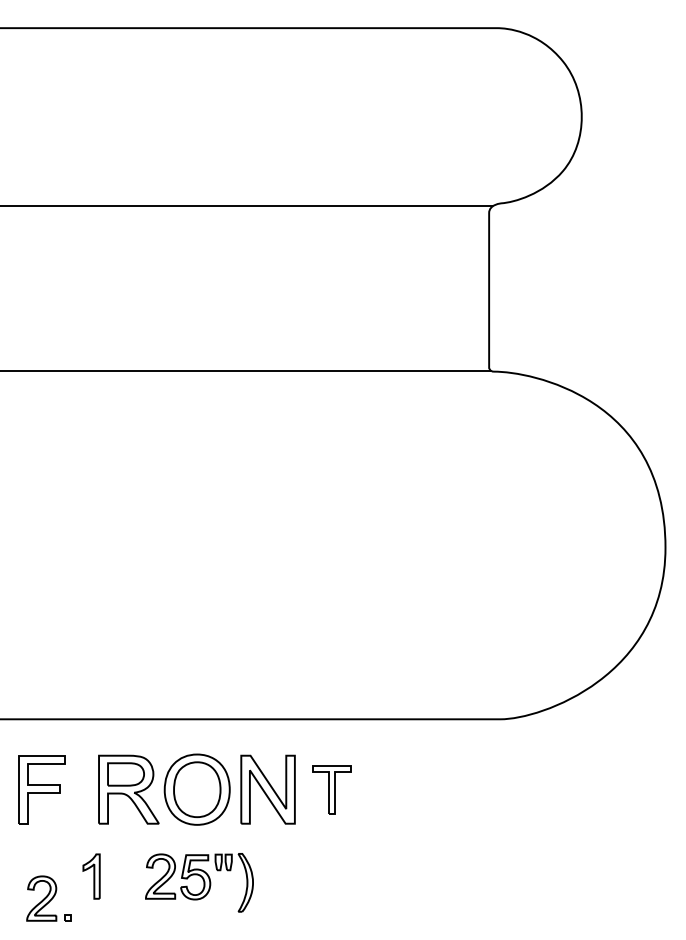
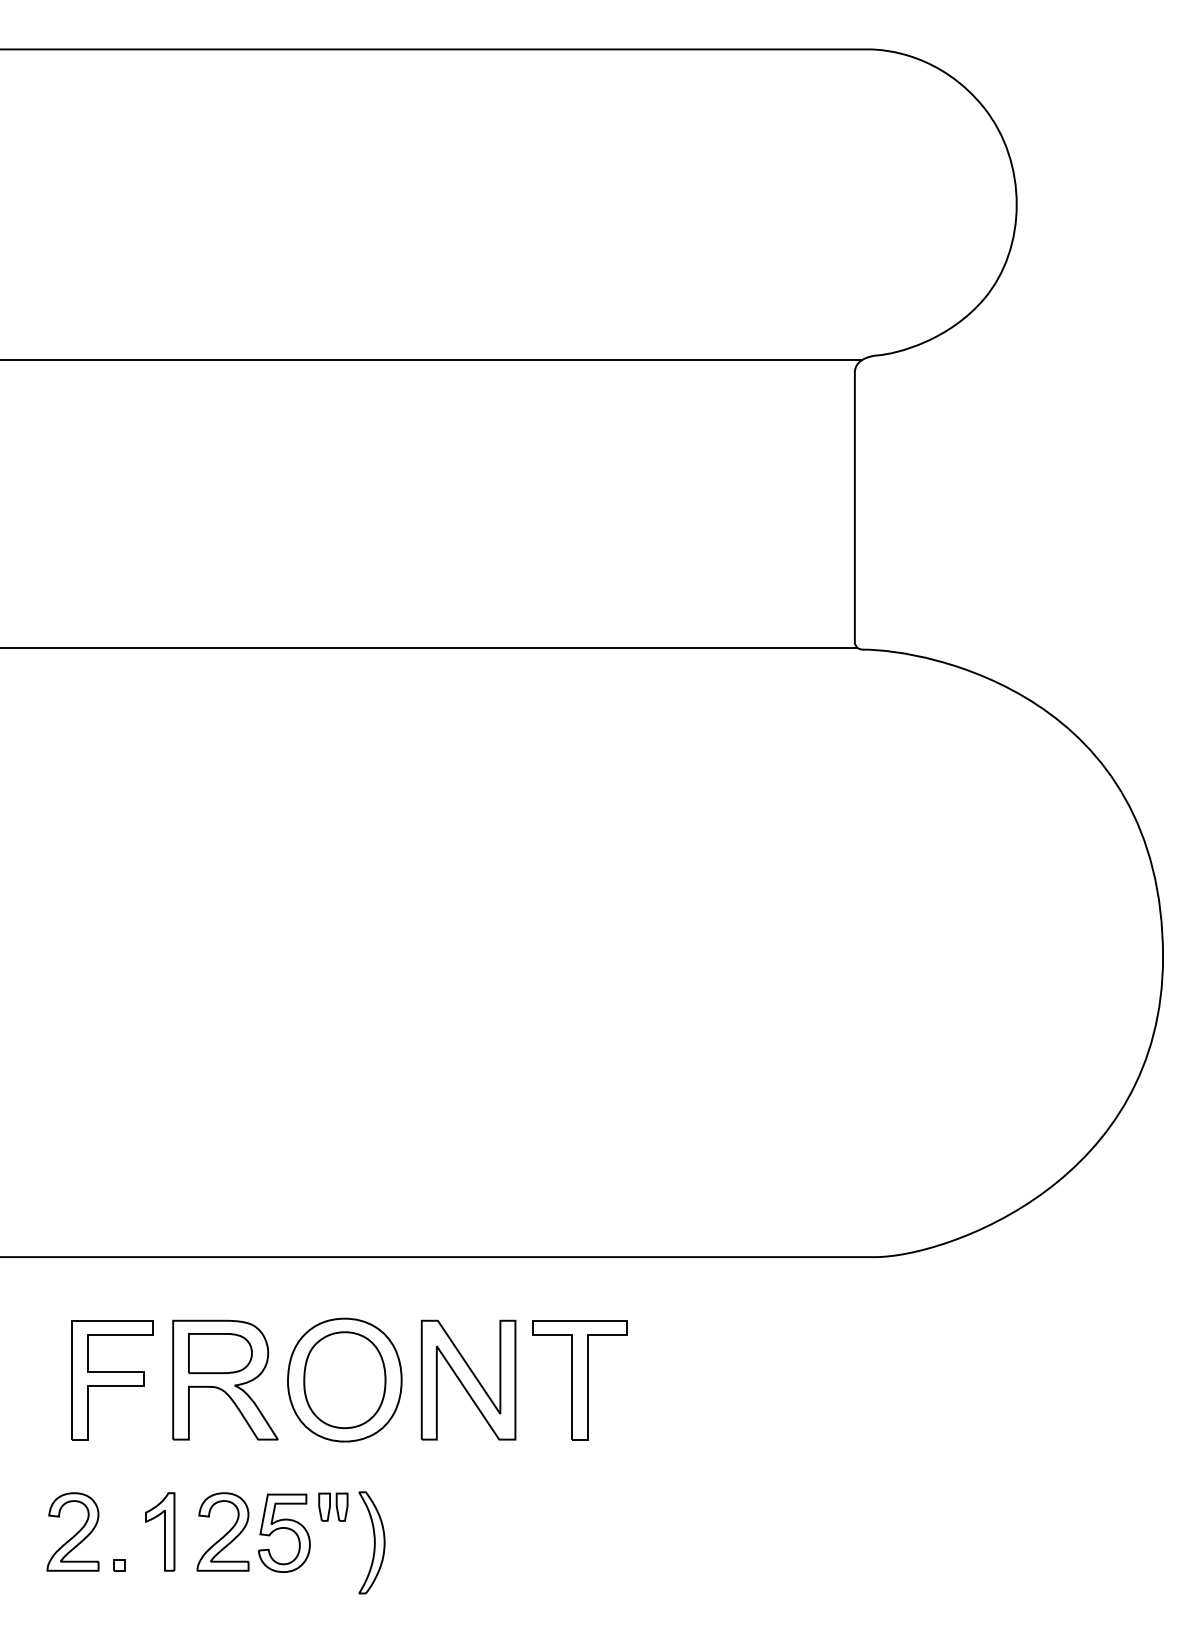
part: (41, 789) -> (111, 1379), moved
part: (331, 789) -> (579, 1379), size x1.43
part: (199, 882) -> (291, 1542), moved
part: (48, 898) -> (84, 1531), moved

